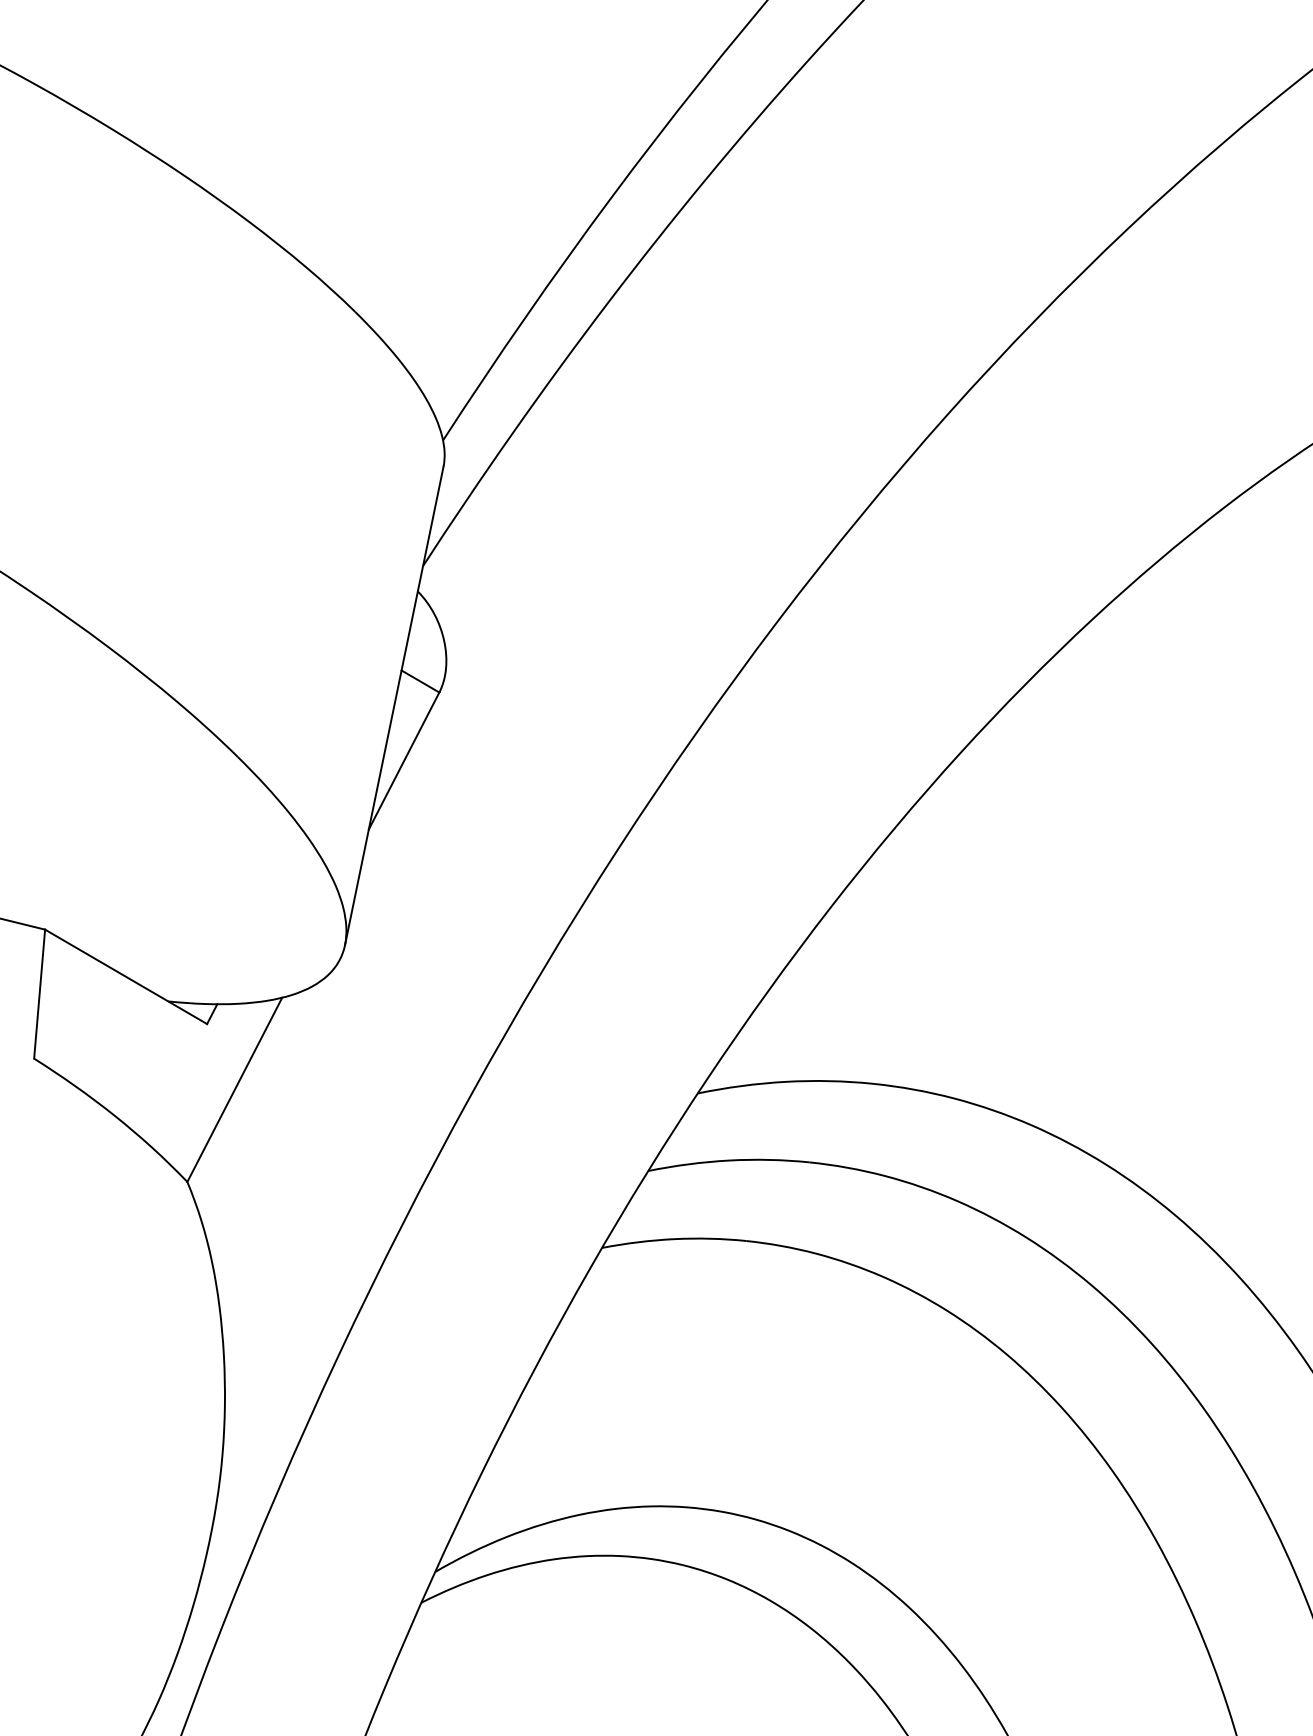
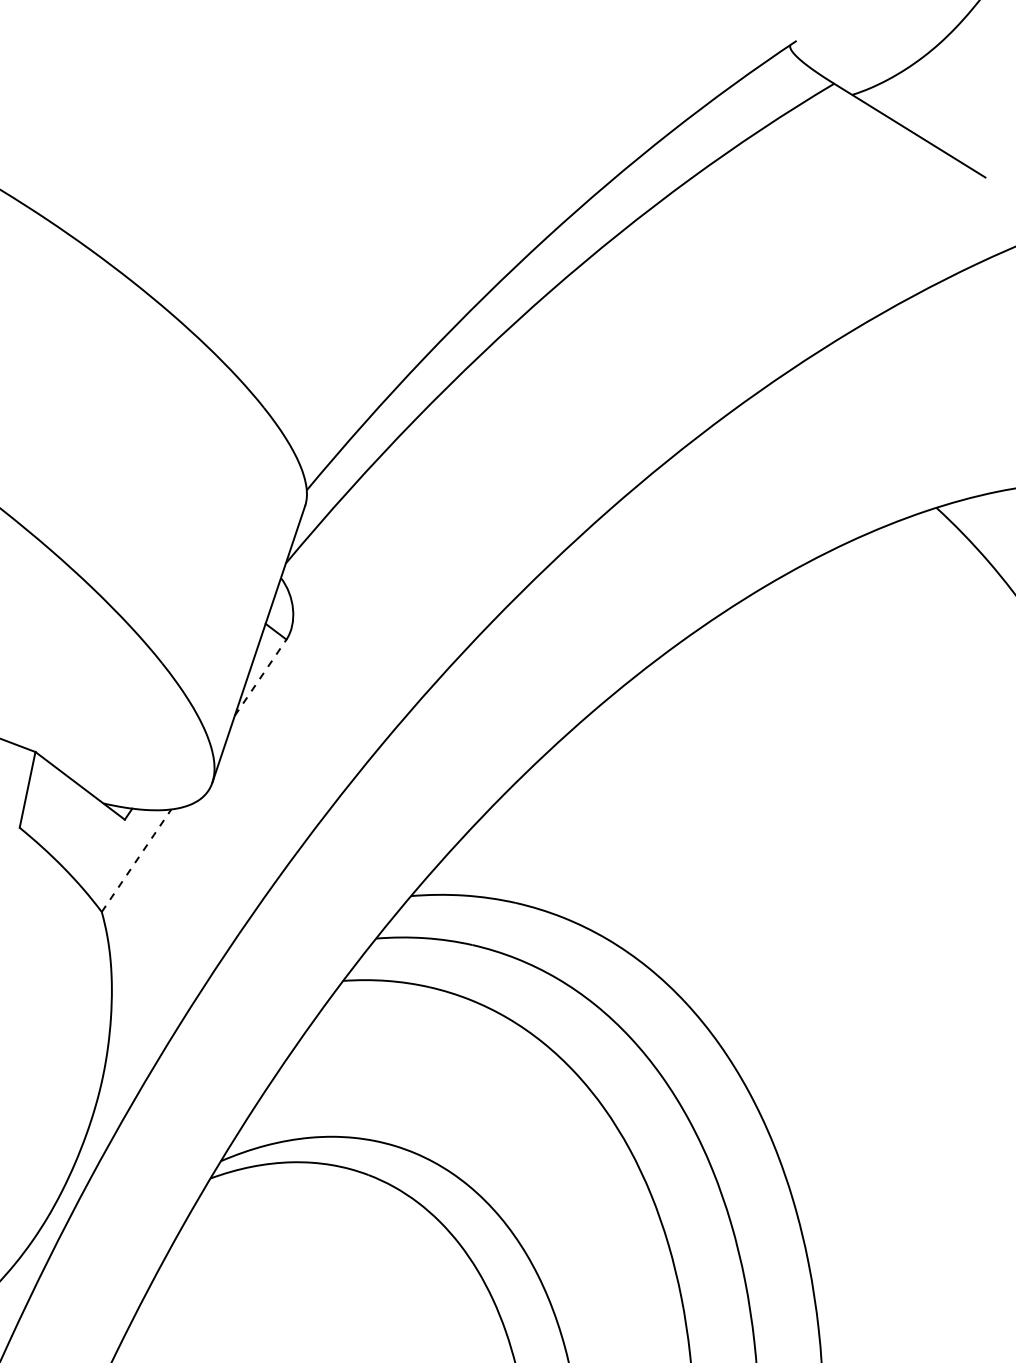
line: (403, 760) -> (260, 677), solid -> dashed
line: (234, 1089) -> (136, 860), solid -> dashed

